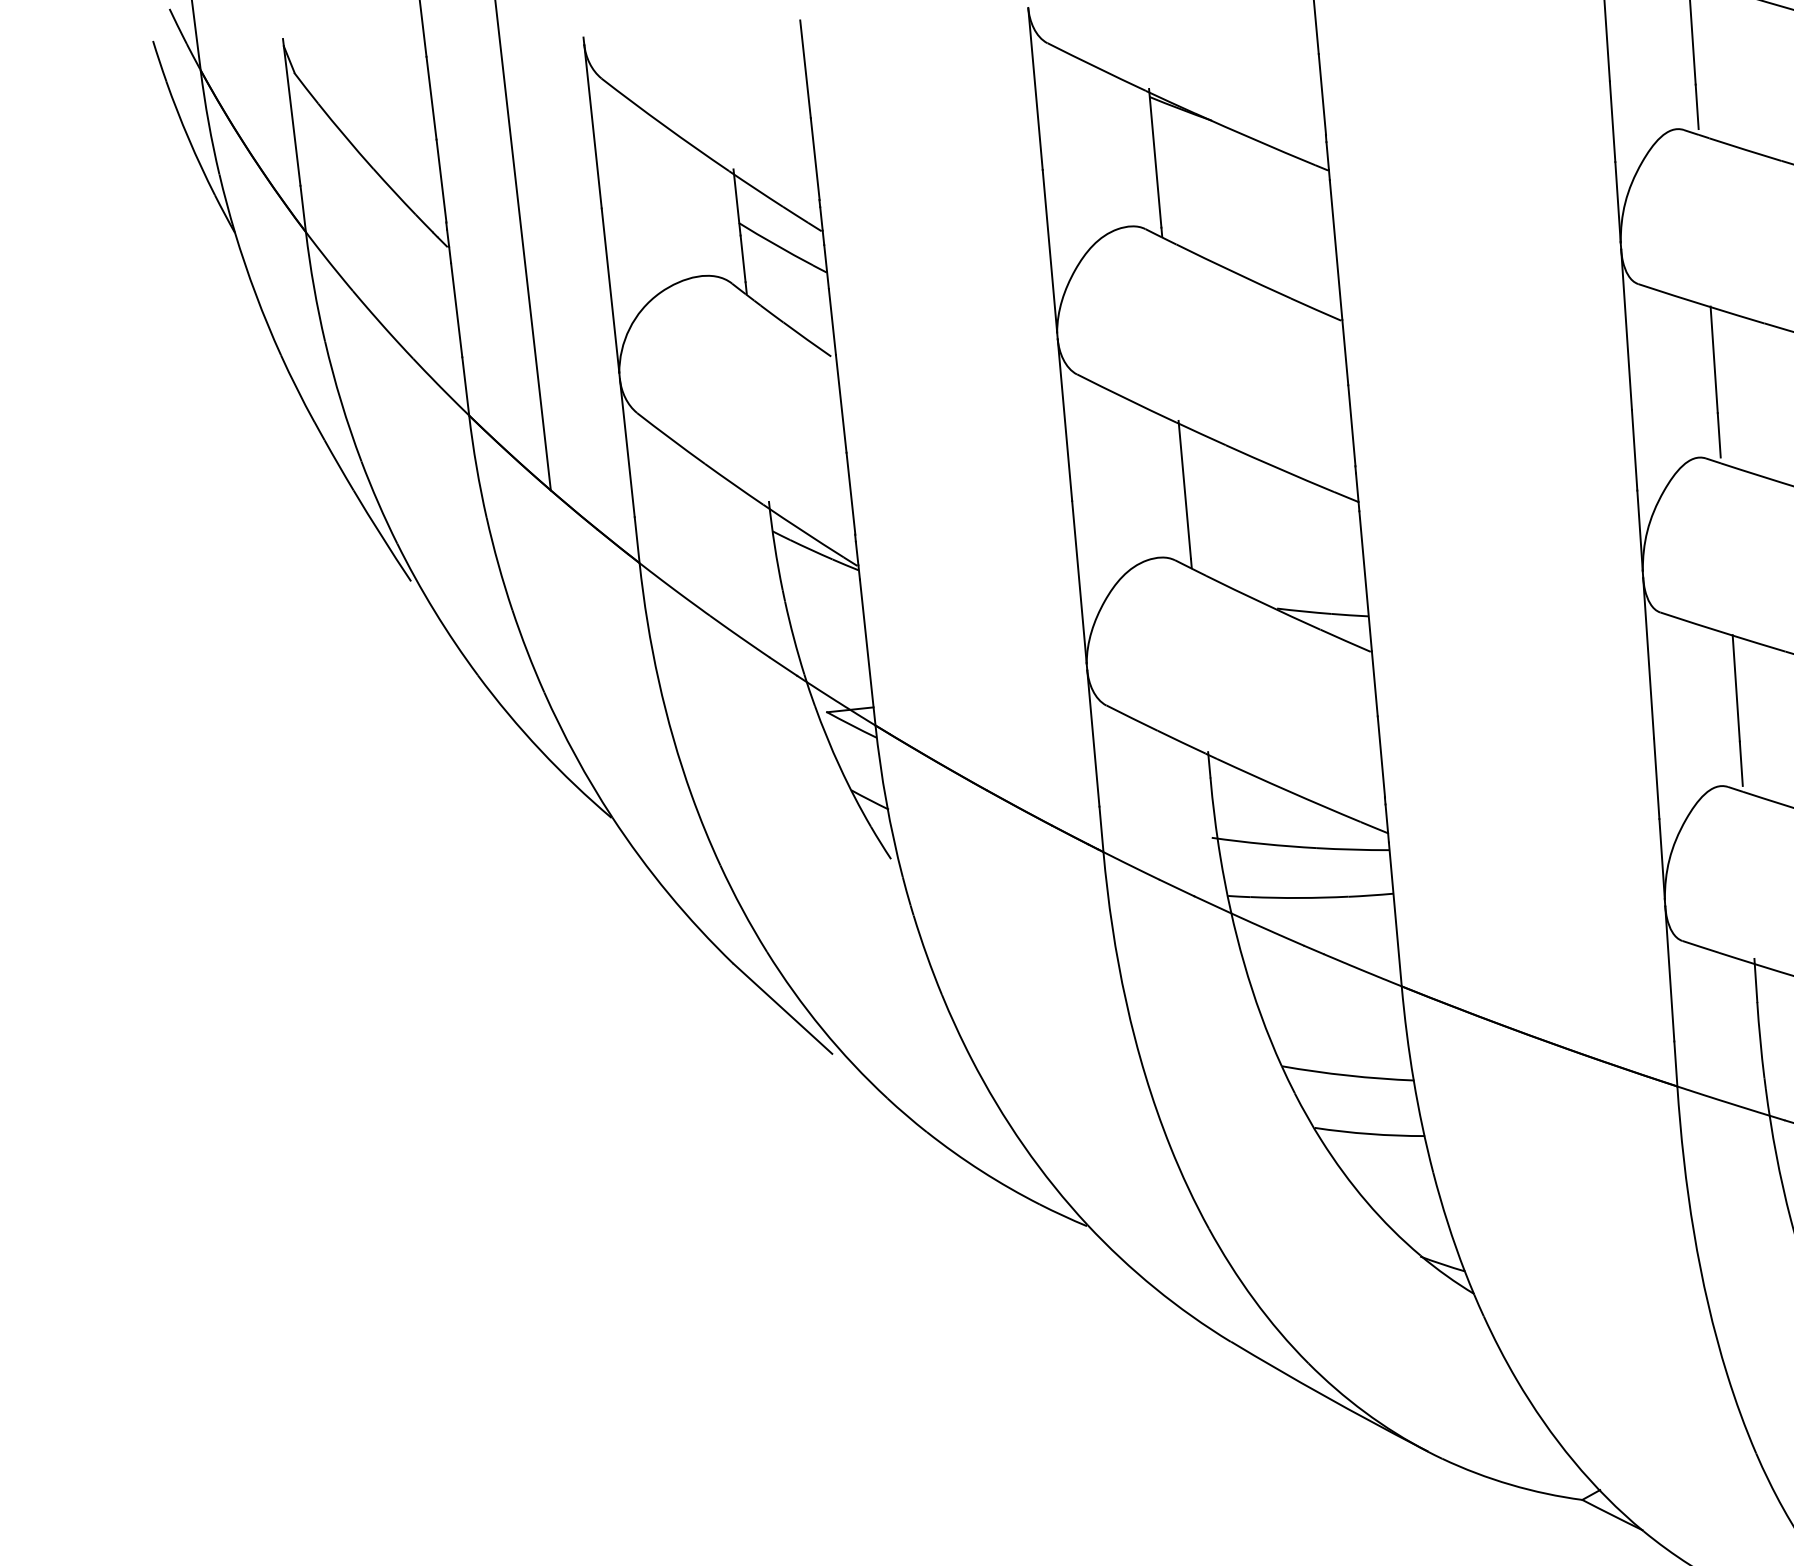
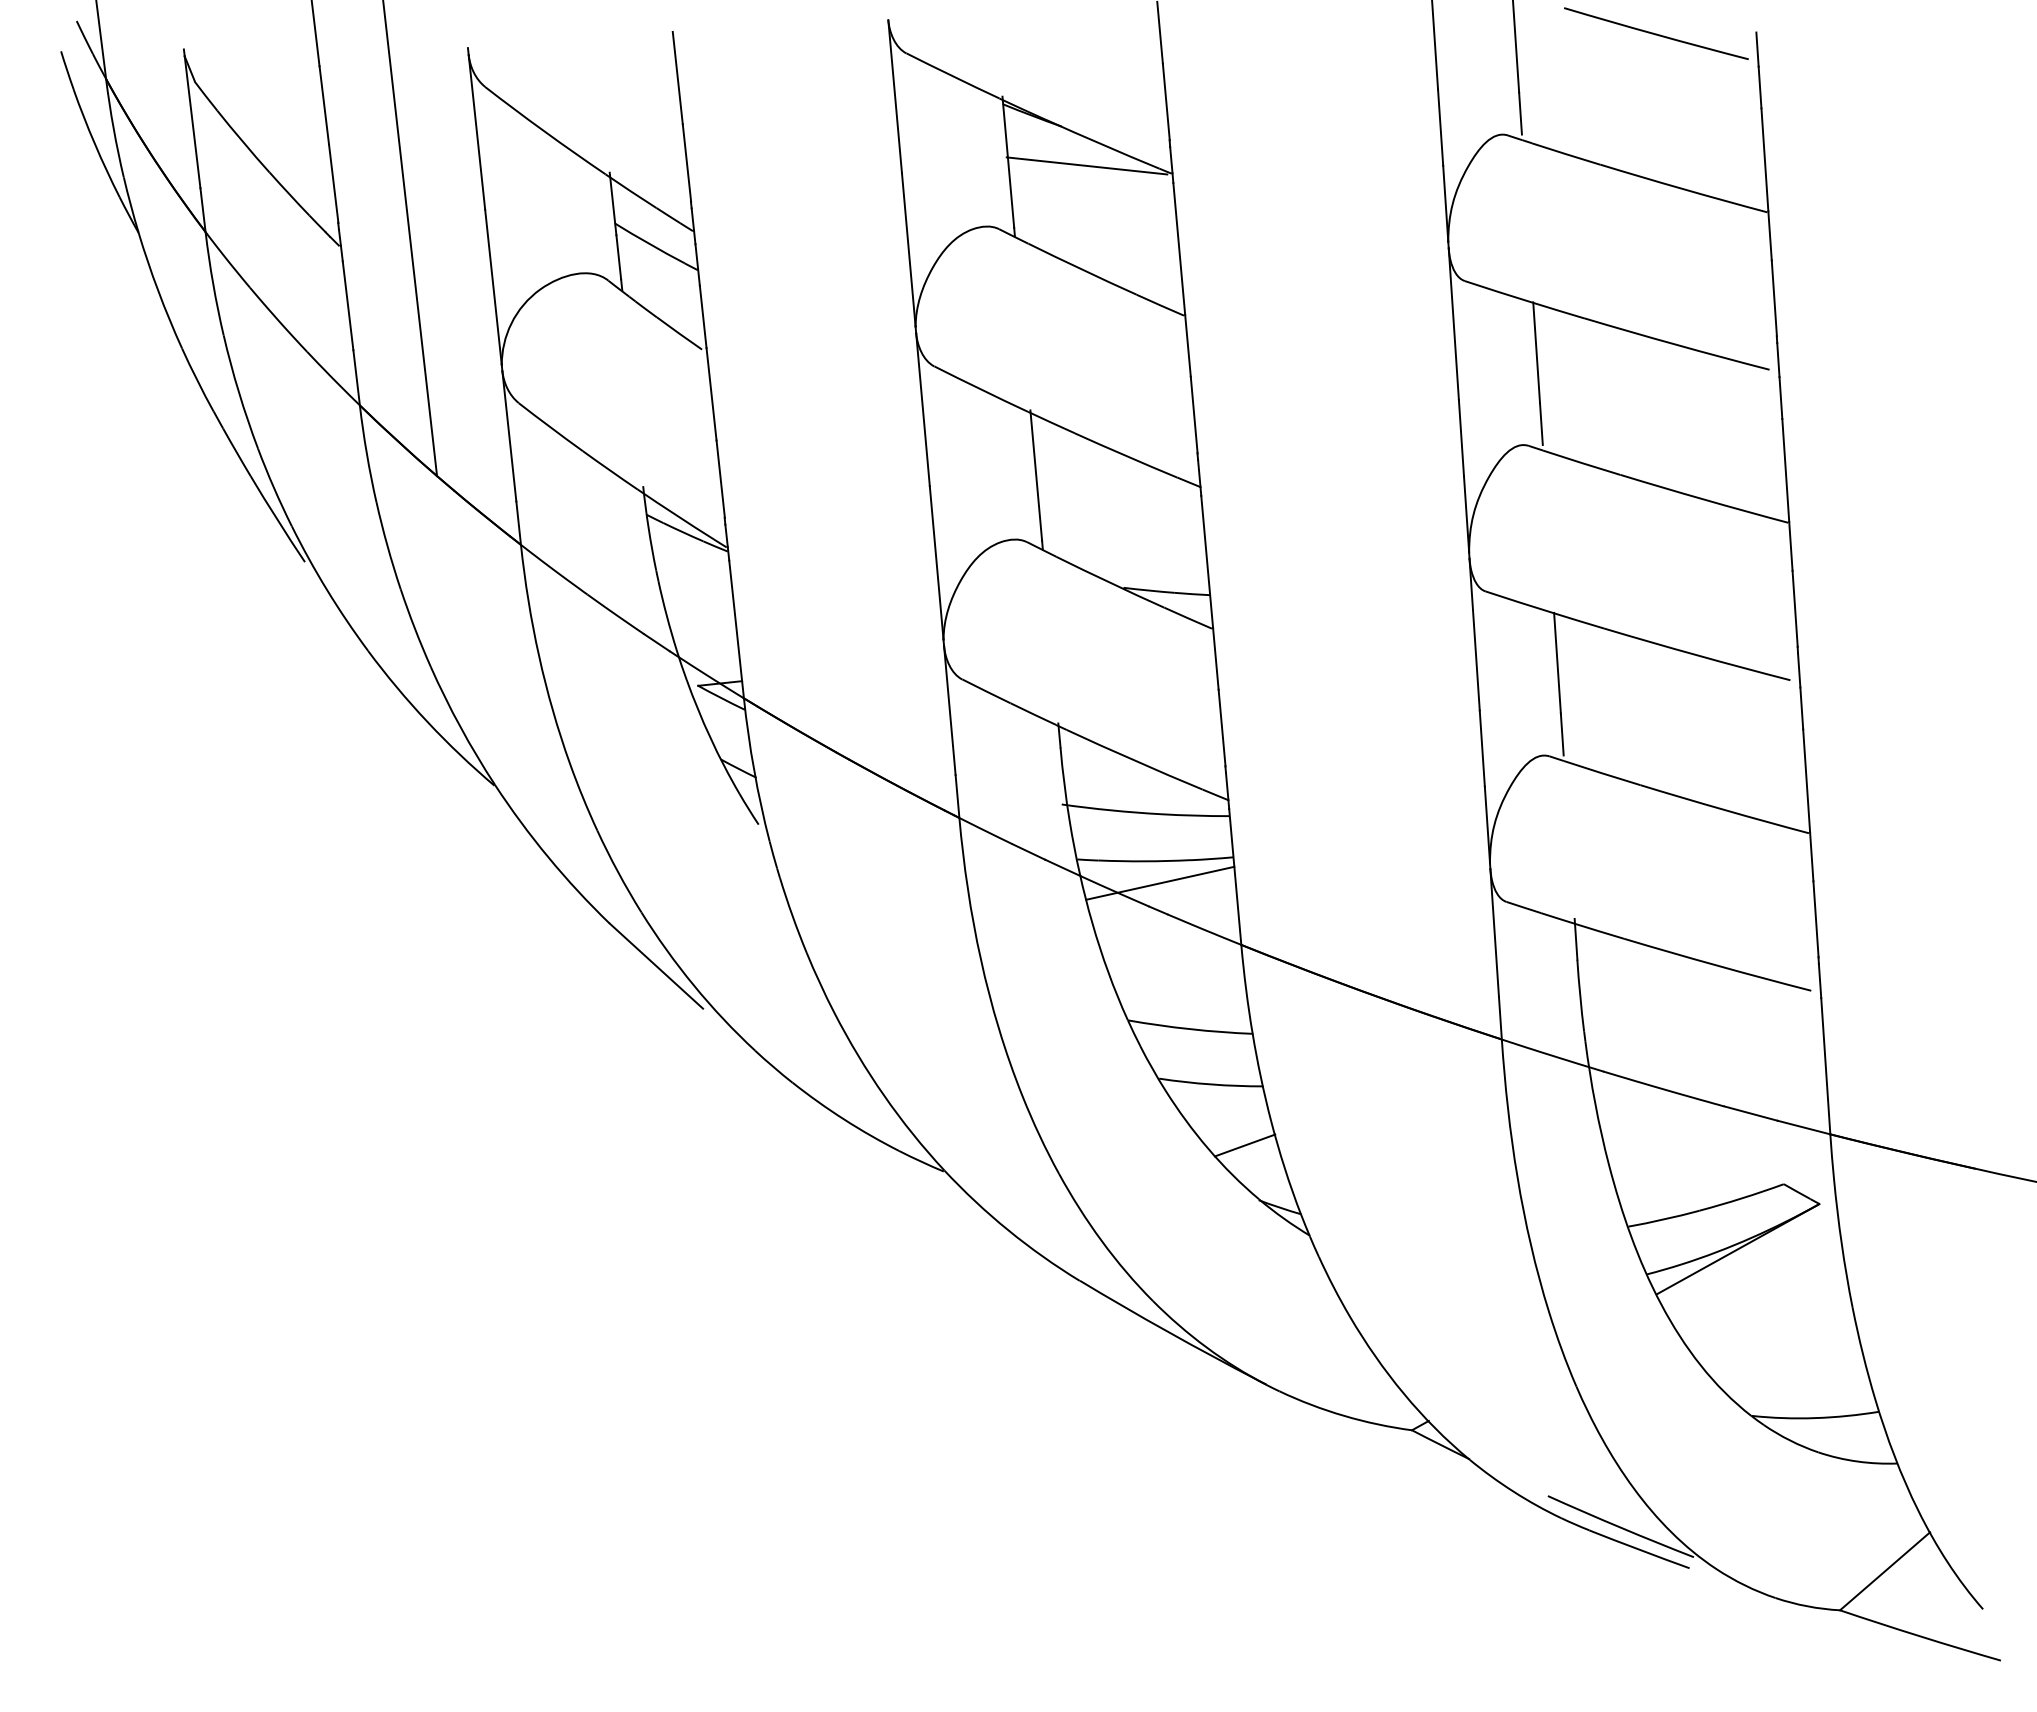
line: (1237, 161) -> (1086, 165), added
line: (1316, 920) -> (1160, 882), added
line: (1406, 1198) -> (1245, 1145), added

